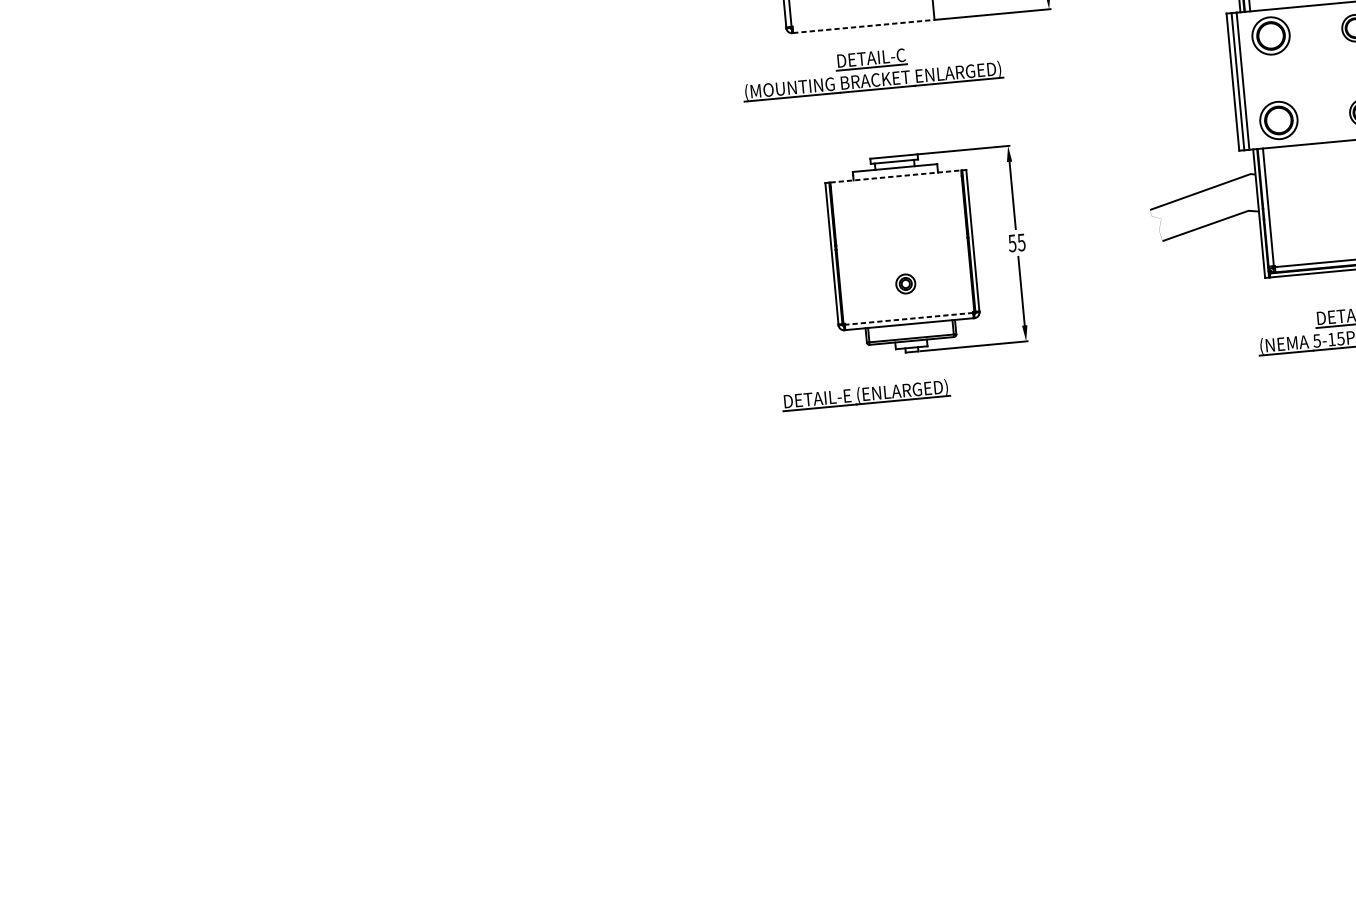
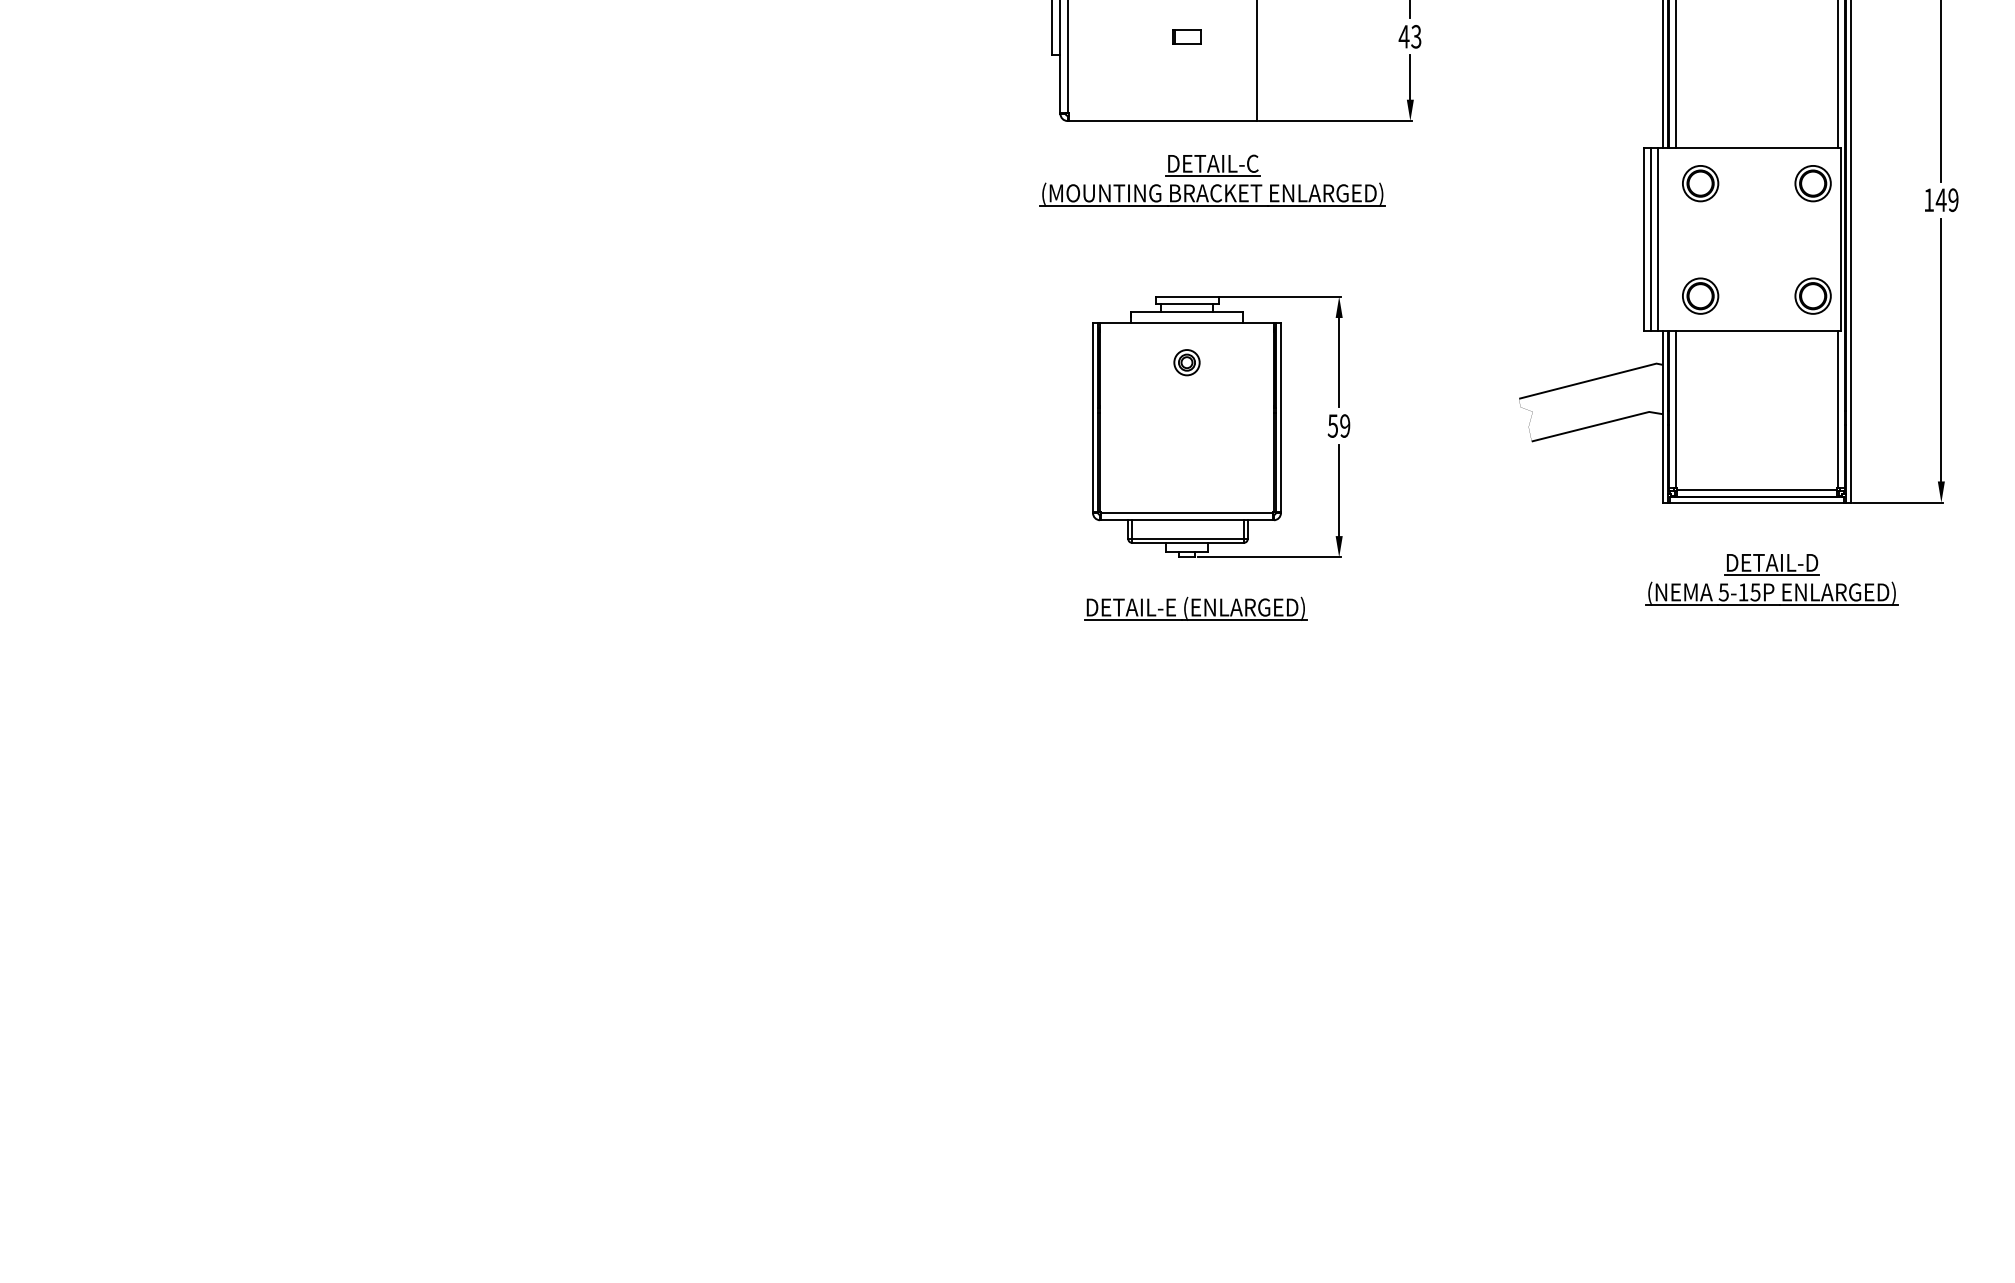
line: (864, 26) -> (1163, 121), dashed -> solid
part: (1271, 35) -> (1700, 183), size x0.71
part: (872, 70) -> (1212, 180), moved
part: (1278, 119) -> (1700, 295), size x0.71
line: (896, 176) -> (1187, 323), dashed -> solid
text: (1021, 242) -> (1345, 425), 55 -> 59
part: (905, 283) -> (1186, 362), moved
line: (909, 319) -> (1187, 513), dashed -> solid
part: (865, 394) -> (1195, 608), moved

